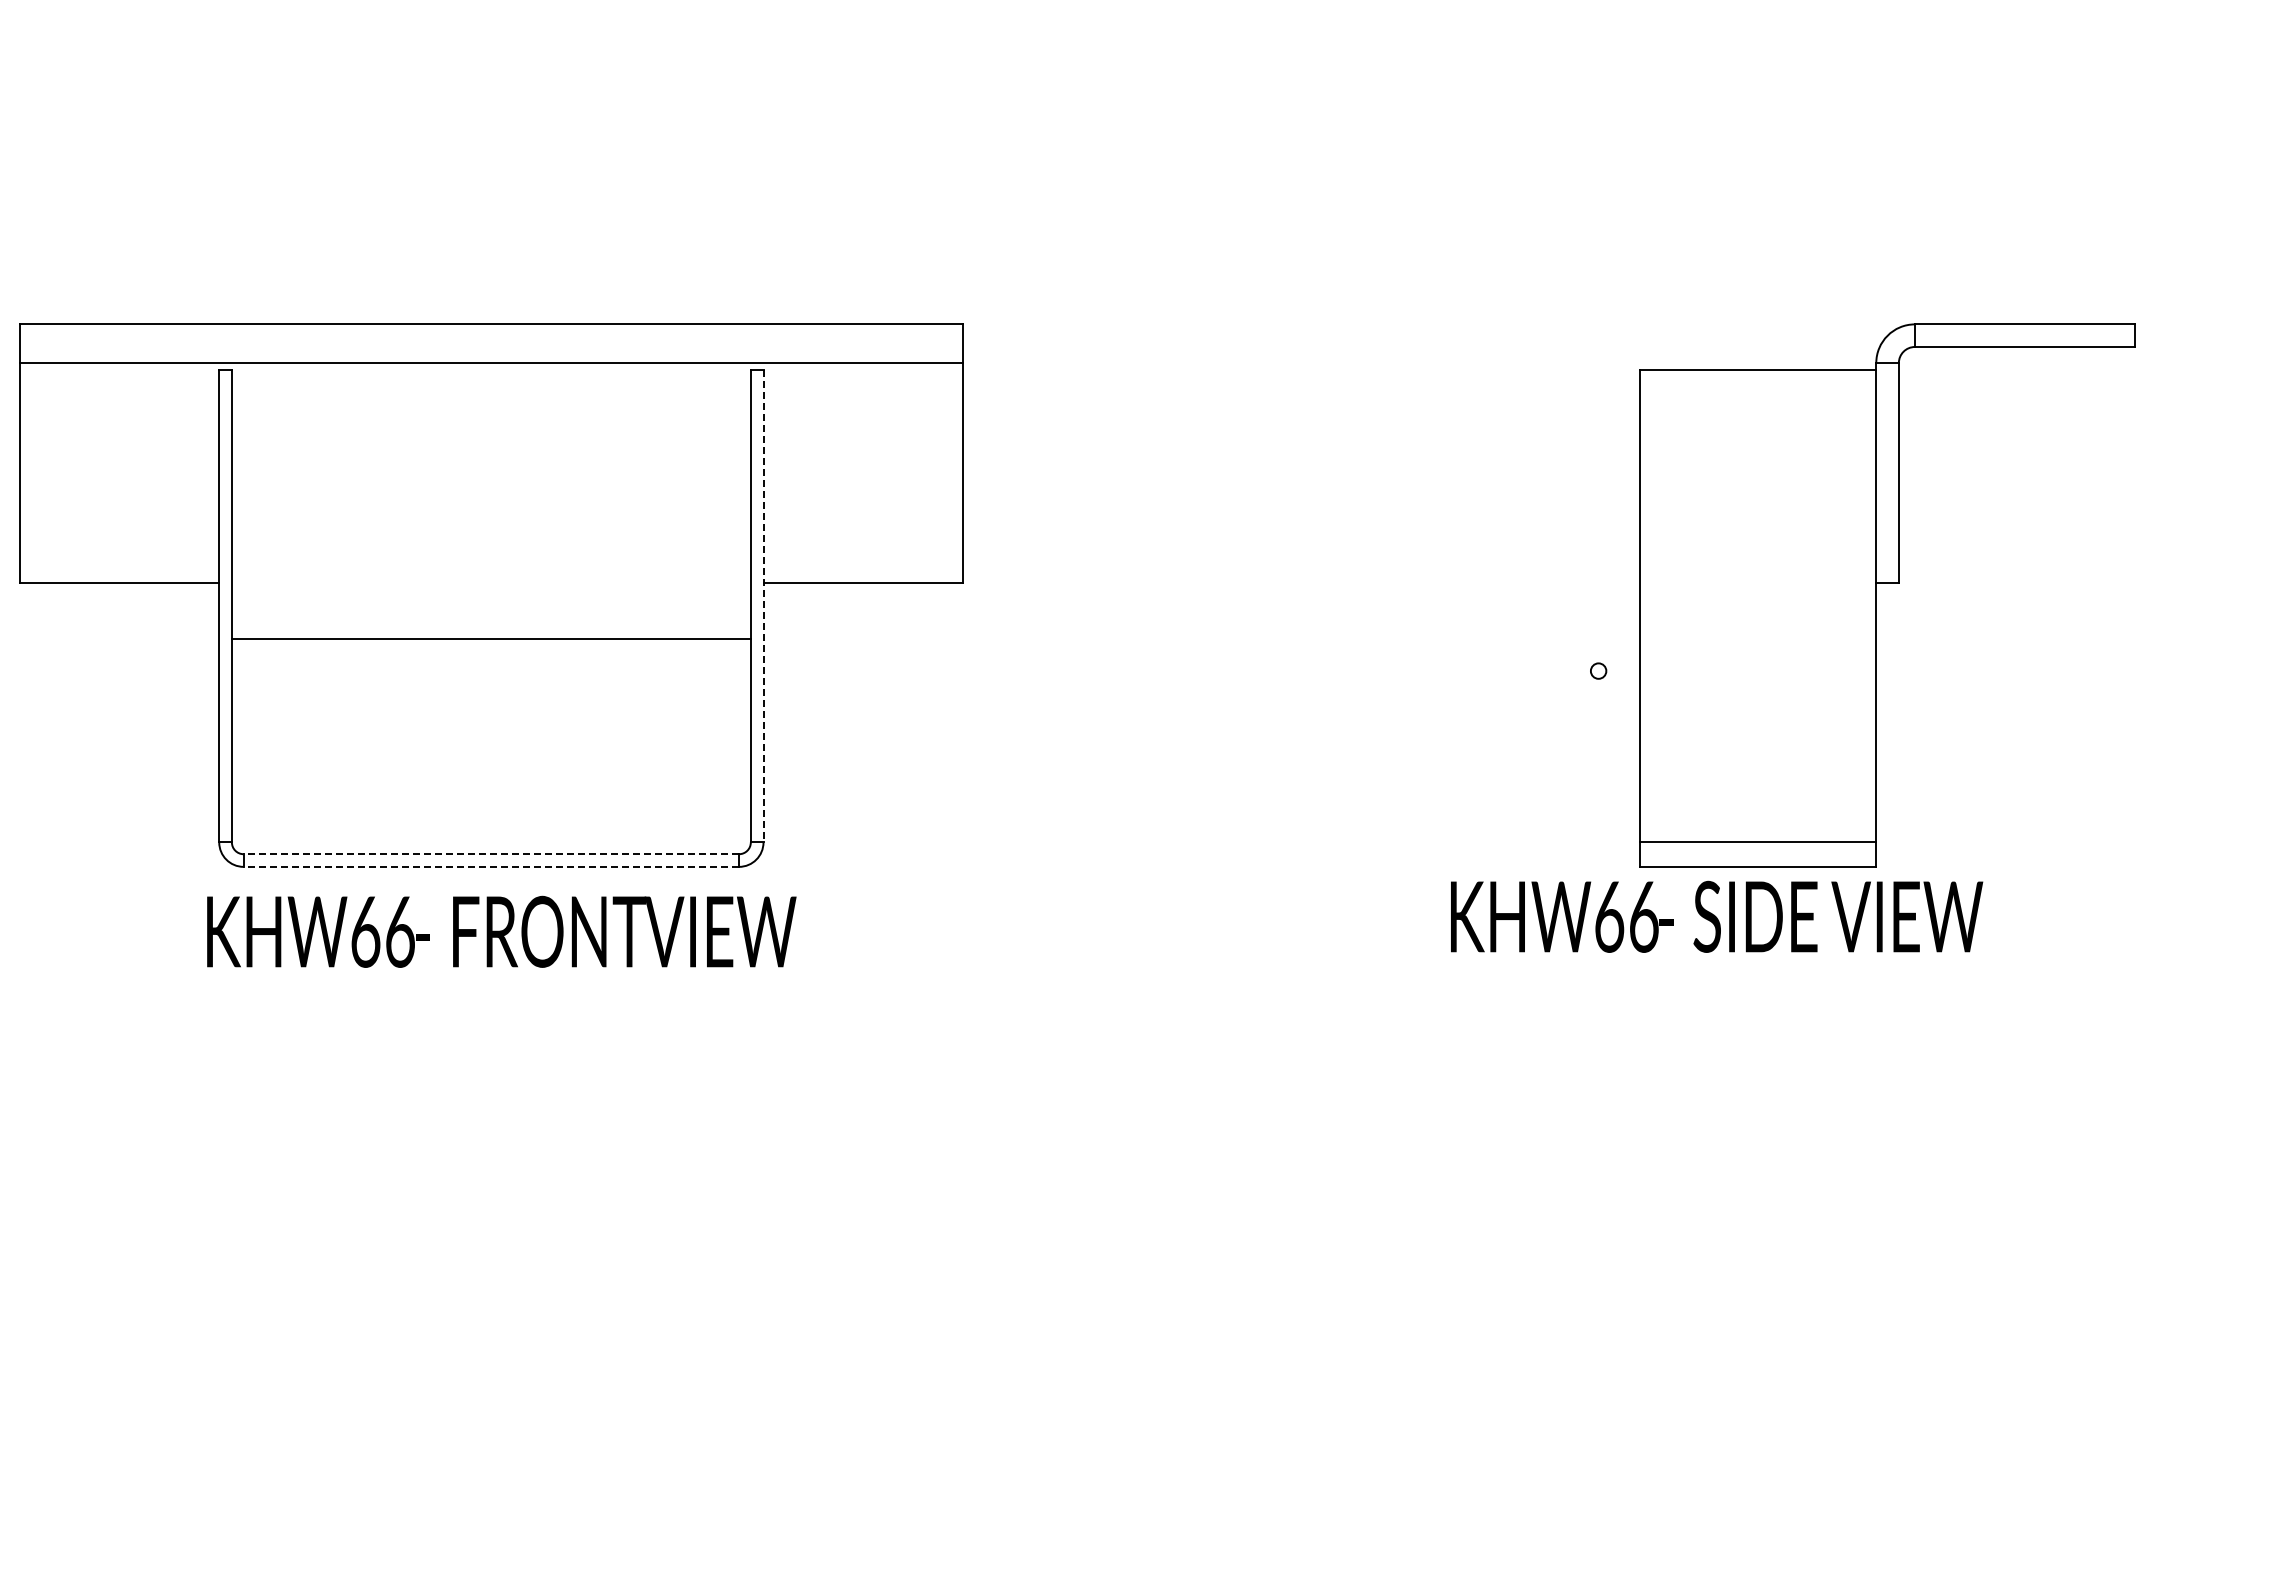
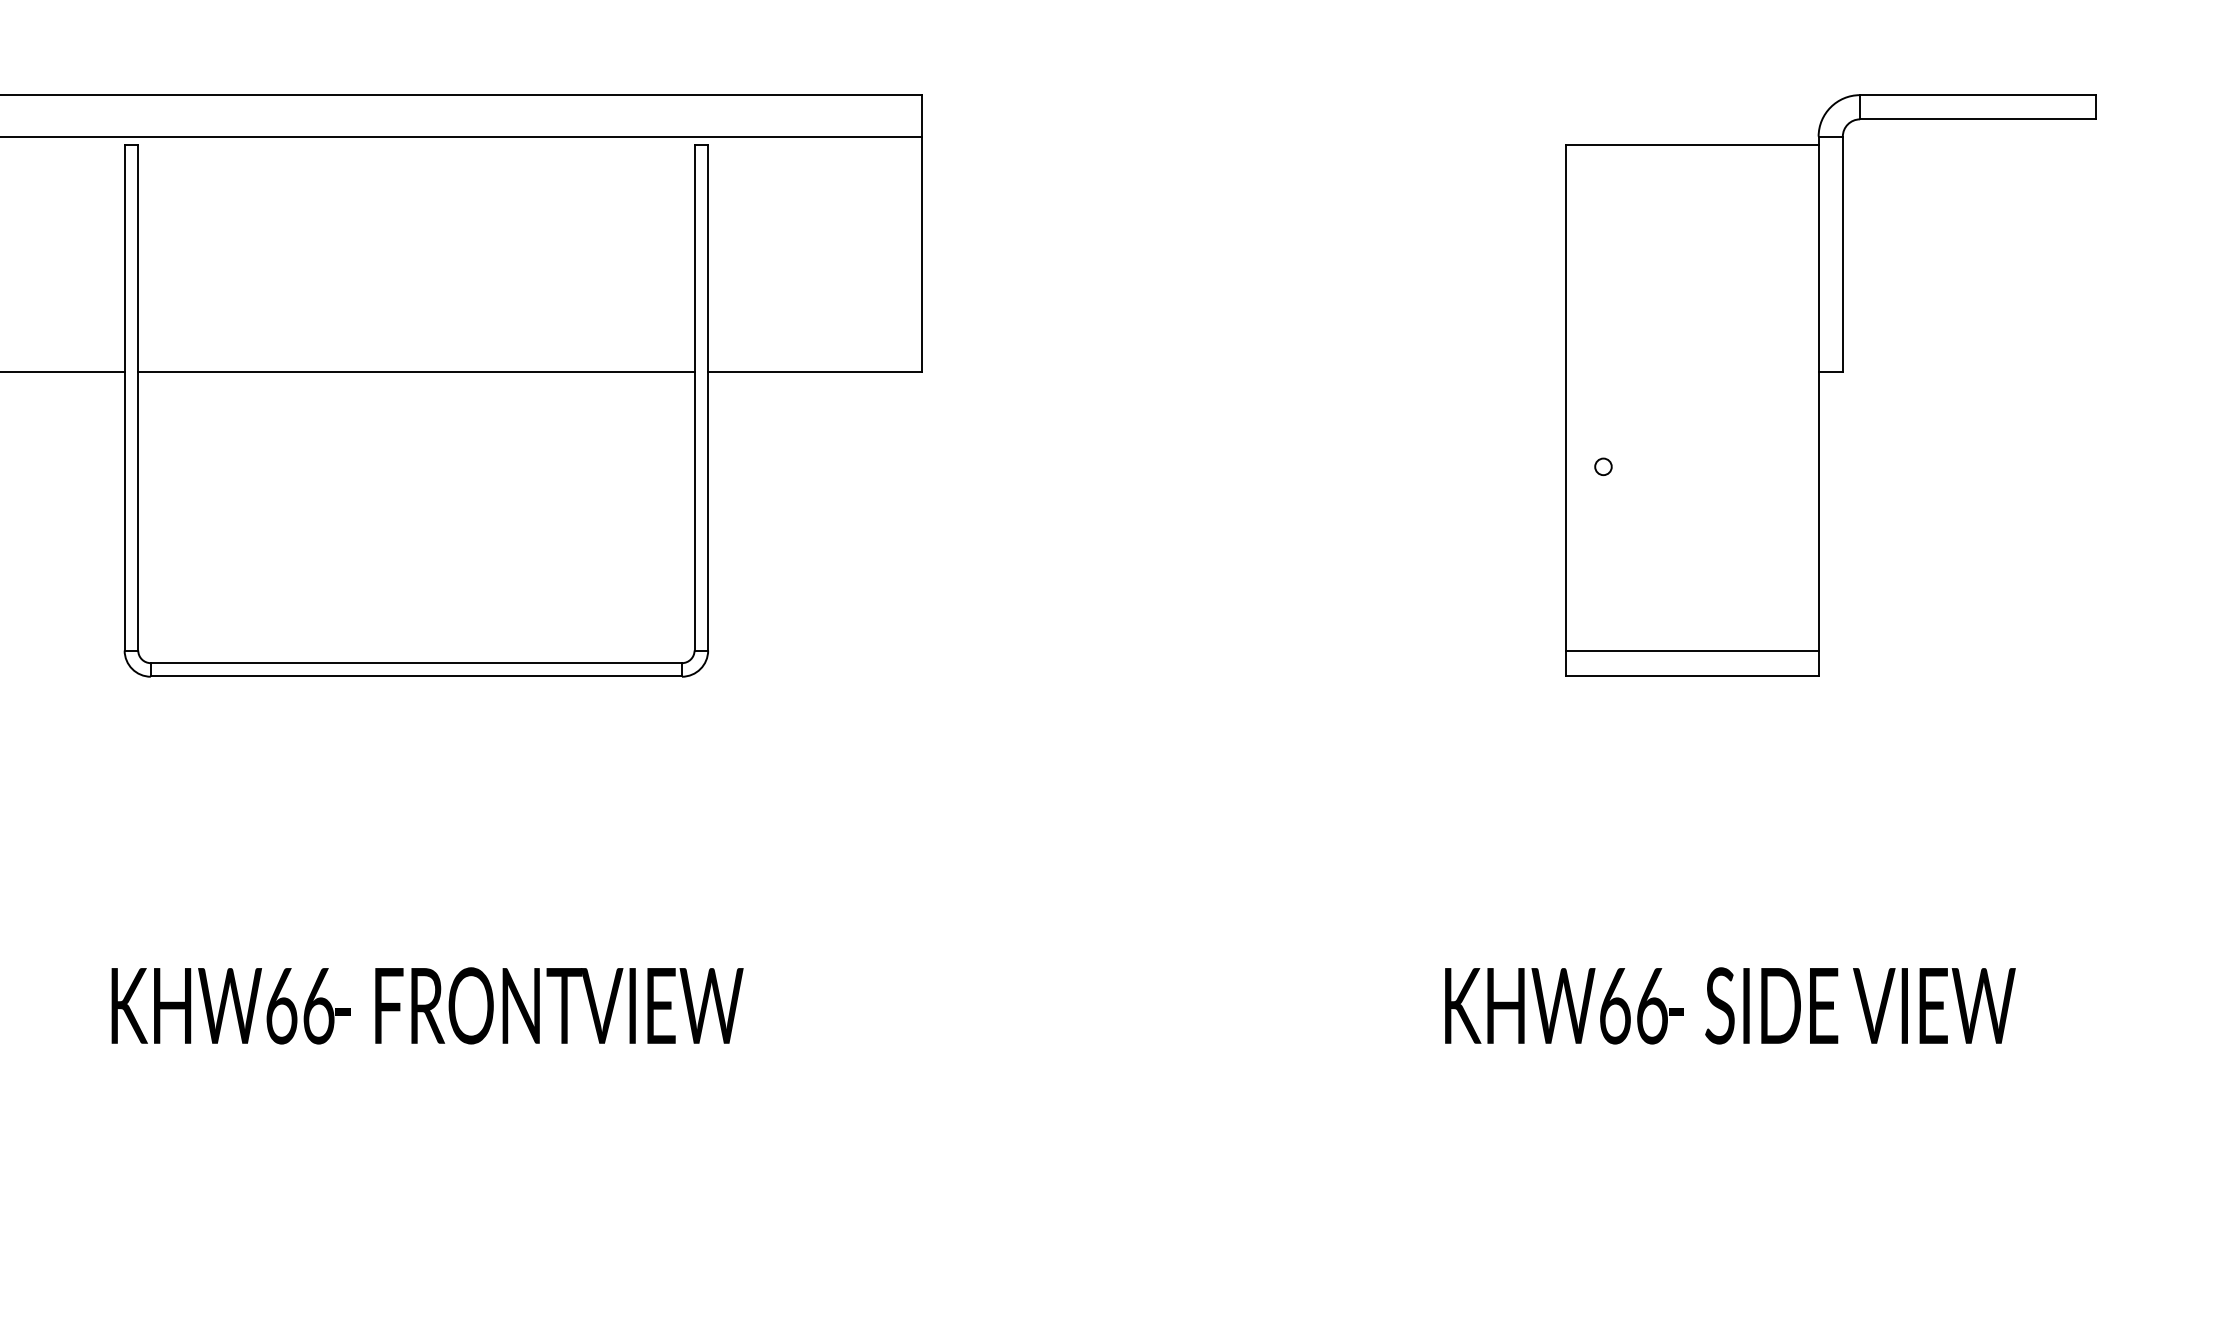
part: (1876, 595) -> (1818, 385), moved
line: (763, 606) -> (708, 397), dashed -> solid
line: (490, 638) -> (415, 371), moved
line: (491, 853) -> (416, 662), dashed -> solid
line: (491, 866) -> (416, 676), dashed -> solid
text: (1717, 916) -> (1730, 1005), moved
text: (501, 931) -> (427, 1005), moved

